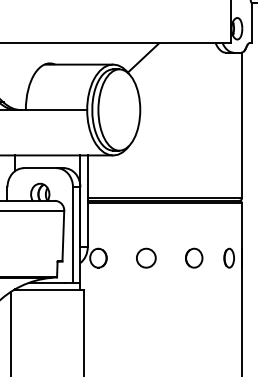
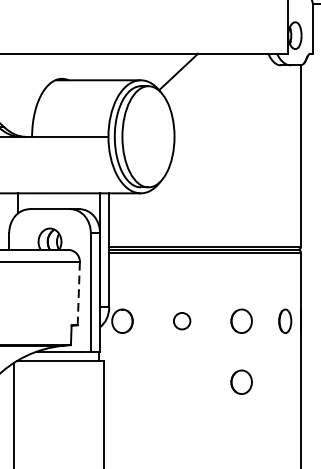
line: (63, 235) -> (78, 293), solid -> dashed
circle: (146, 257) -> (182, 320), size x0.7
part: (194, 306) -> (242, 381), added

